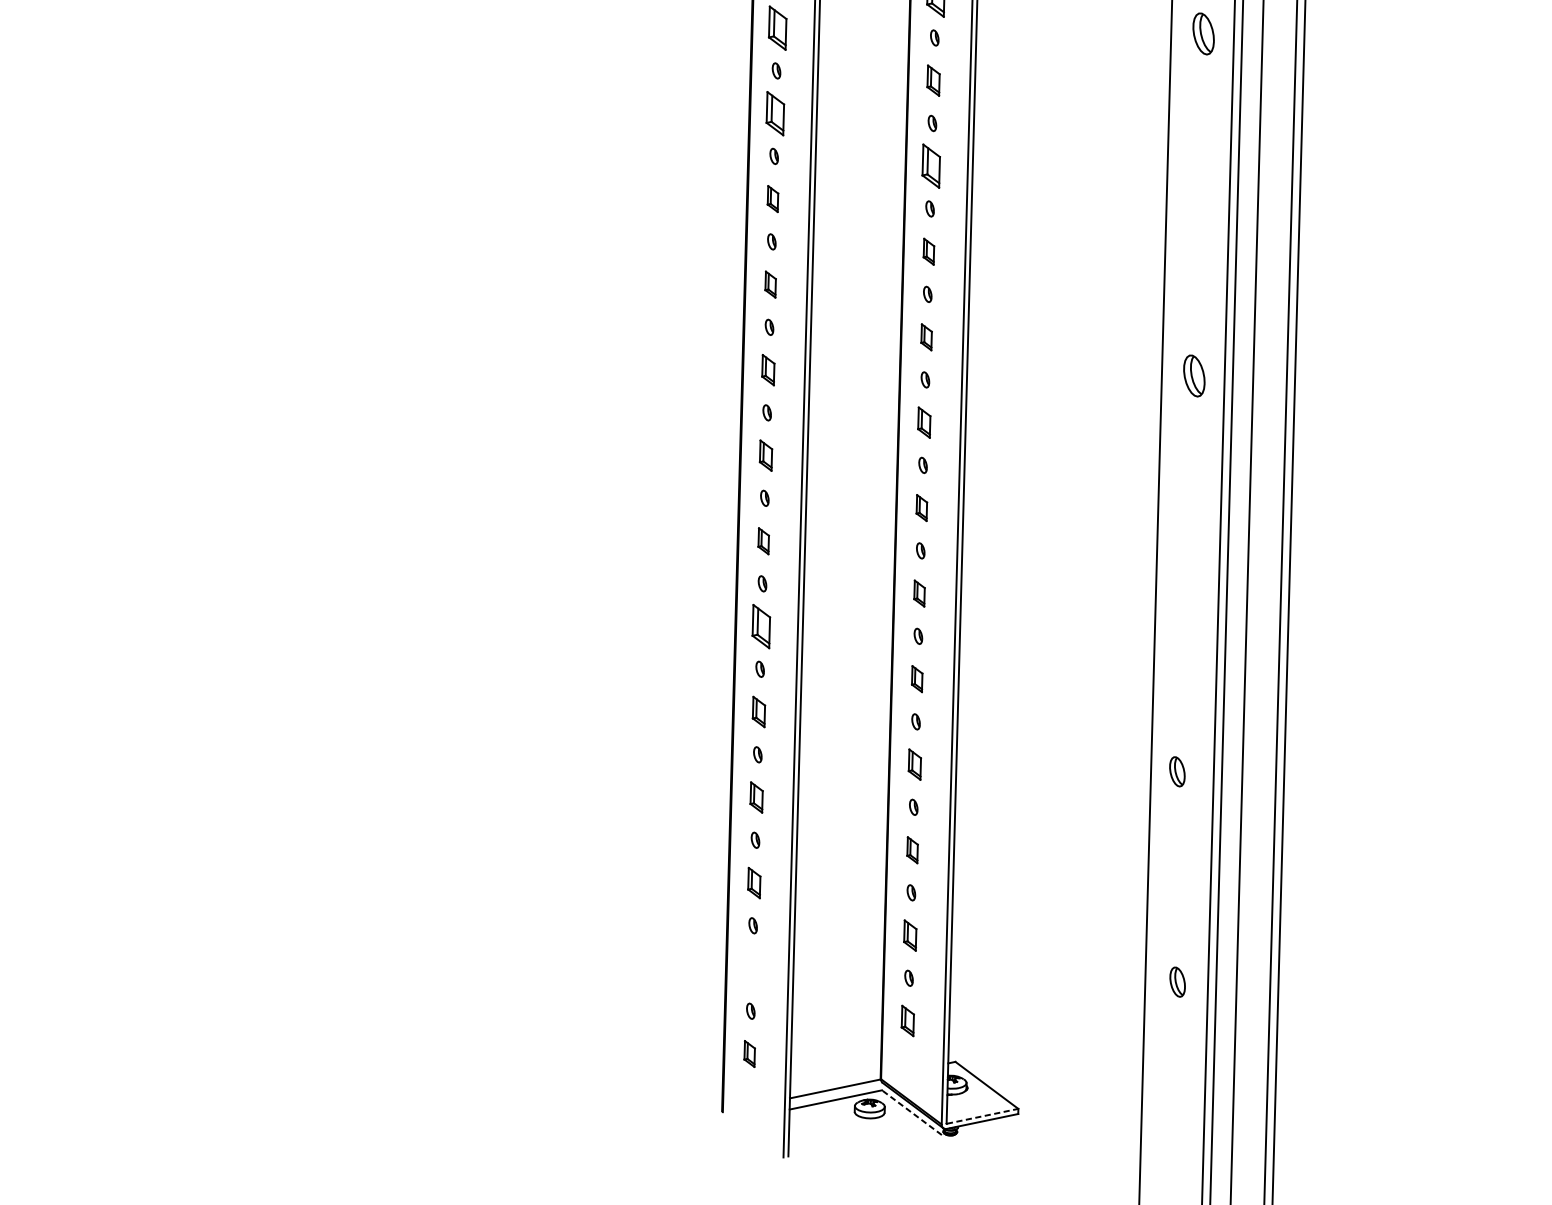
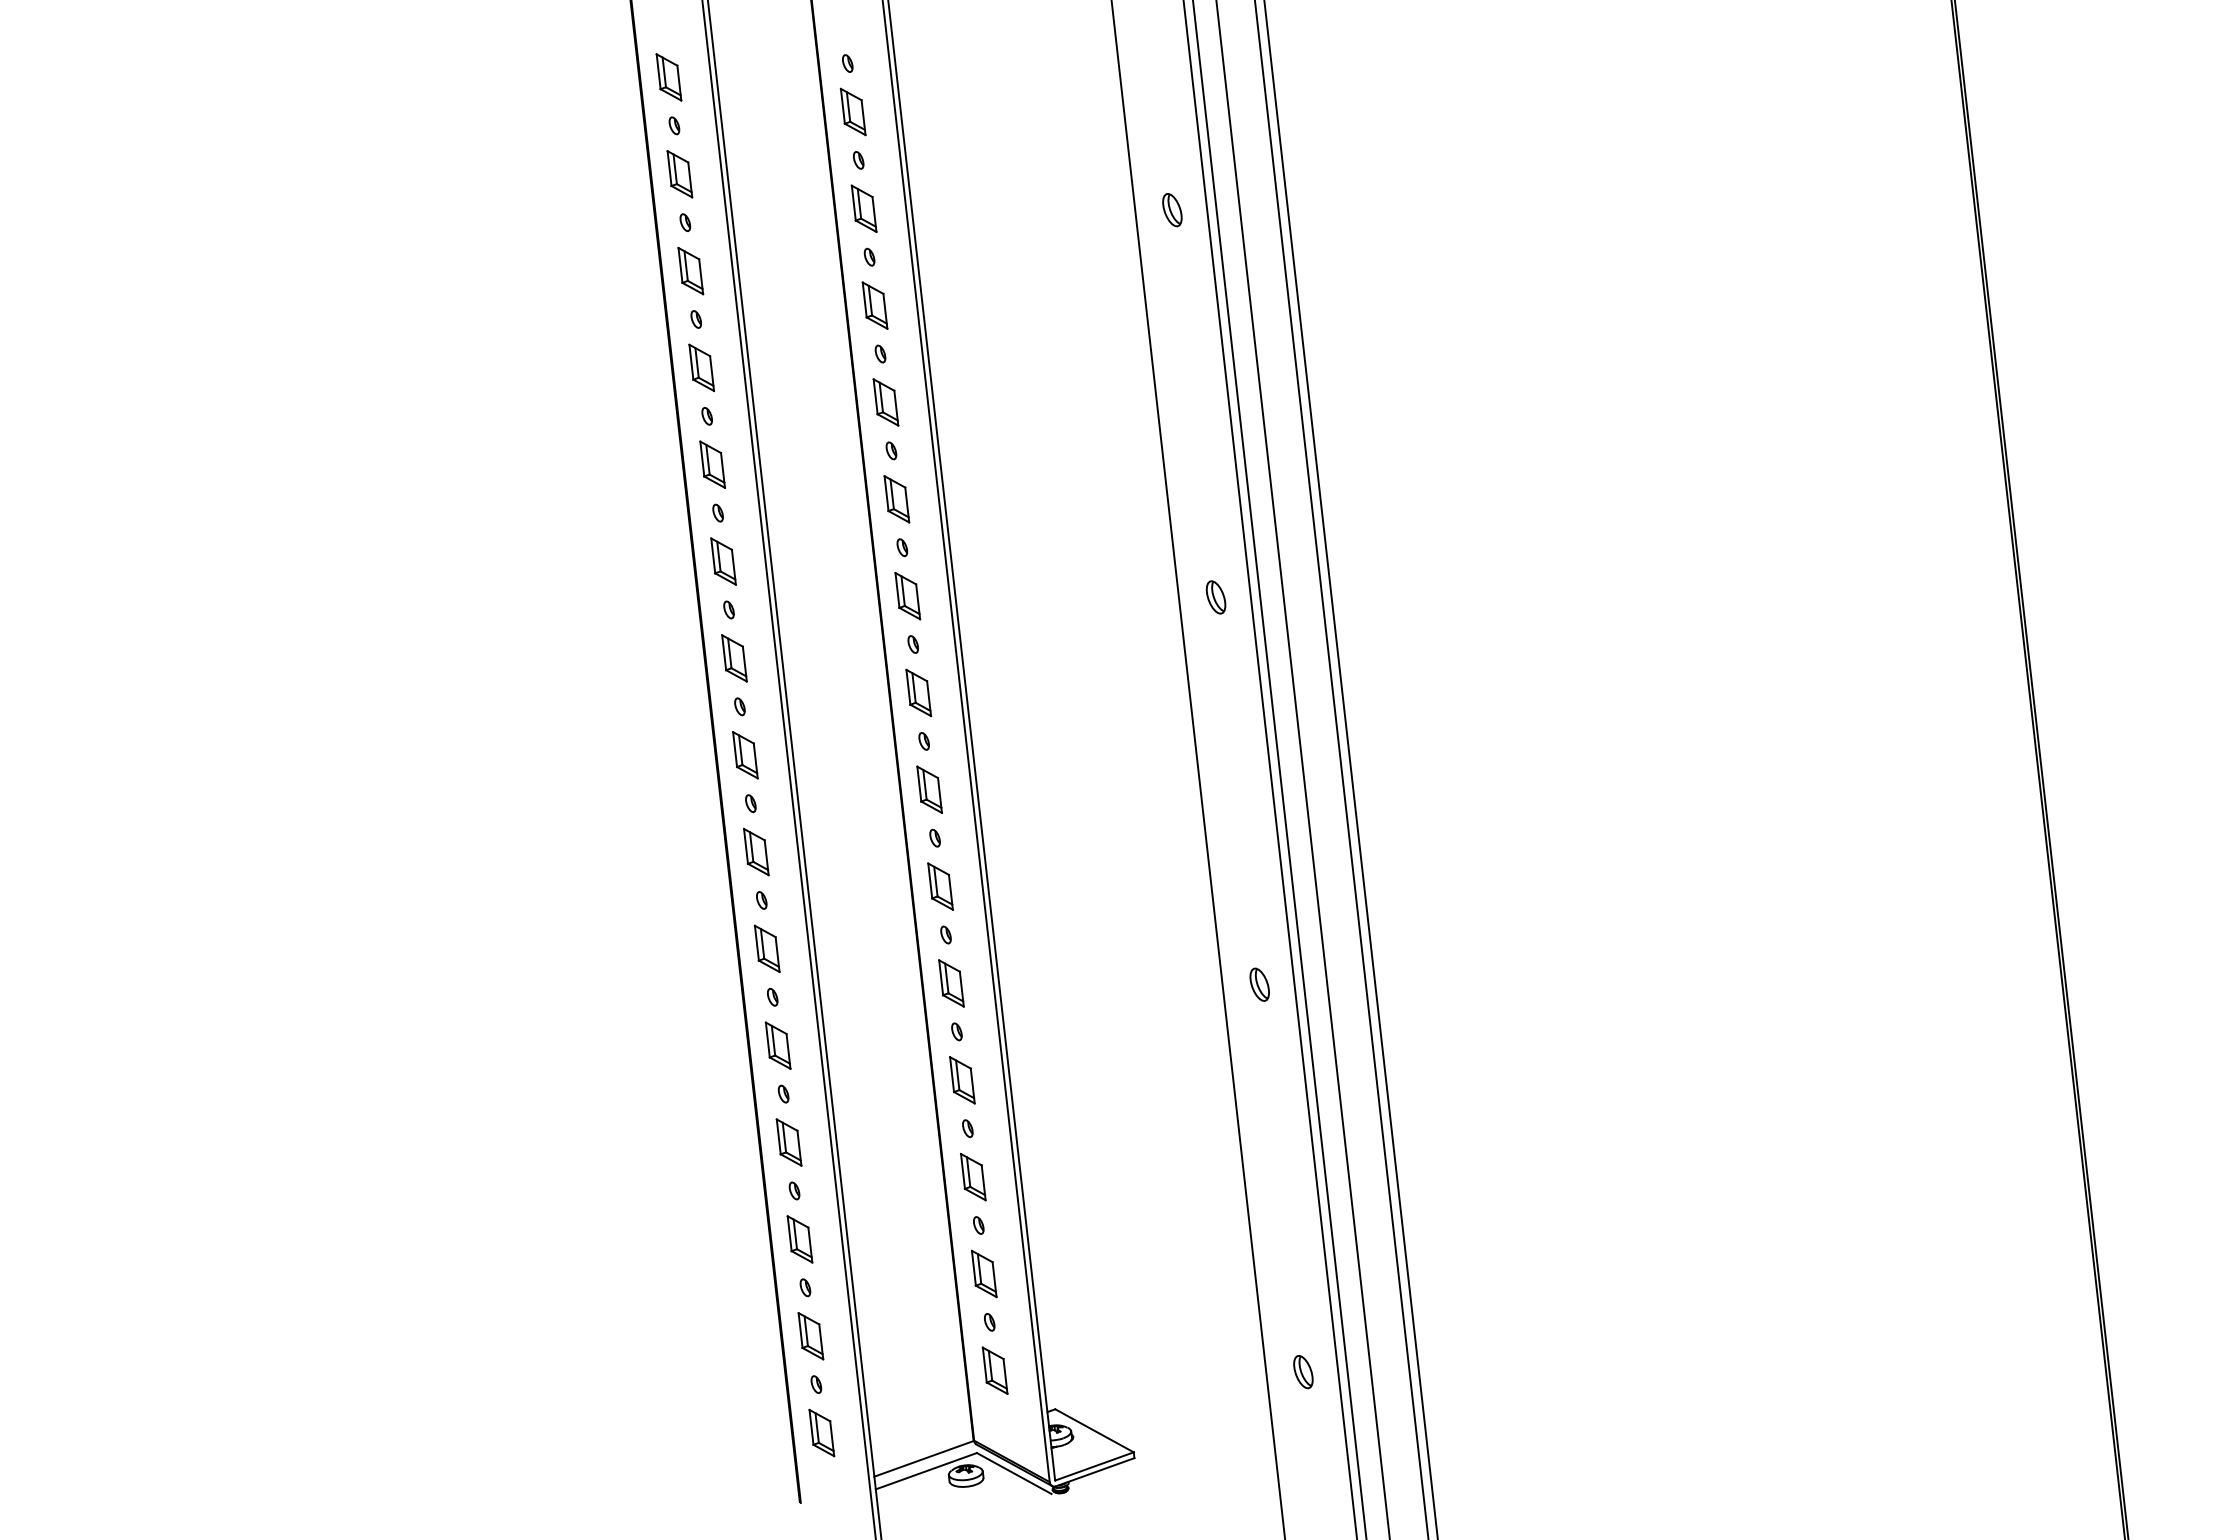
part: (1203, 34) -> (1172, 210), size x0.71
part: (933, 80) -> (874, 305), size x1.43
part: (772, 198) -> (712, 464), size x1.67
part: (928, 251) -> (896, 499), size x1.67
part: (770, 284) -> (723, 561), size x1.67
part: (926, 337) -> (907, 596), size x1.67
part: (768, 370) -> (734, 658), size x1.43
part: (1193, 375) -> (1215, 597), size x0.71
part: (924, 422) -> (918, 692), size x1.43
part: (766, 455) -> (745, 755), size x1.43
part: (921, 507) -> (929, 789), size x1.67
part: (763, 541) -> (756, 852), size x1.67
part: (919, 593) -> (940, 886), size x1.67
part: (917, 679) -> (951, 983), size x1.67
part: (758, 711) -> (777, 1045), size x1.43
part: (914, 764) -> (962, 1080), size x1.43
part: (1177, 771) -> (1259, 984), moved
part: (756, 797) -> (788, 1142), size x1.43
part: (912, 850) -> (973, 1177), size x1.67
part: (753, 883) -> (799, 1239), size x1.43
part: (910, 935) -> (984, 1273), size x1.43
part: (751, 968) -> (810, 1336), added
part: (1177, 982) -> (1303, 1372), moved
part: (907, 1020) -> (994, 1370), size x1.43
part: (749, 1053) -> (821, 1432), size x1.67
line: (912, 1112) -> (1014, 1473), dashed -> solid
line: (982, 1116) -> (1094, 1466), dashed -> solid

